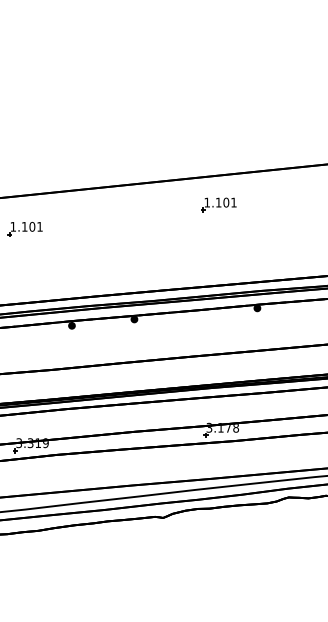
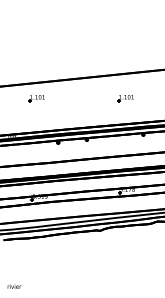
part: (218, 205) -> (125, 98), moved

